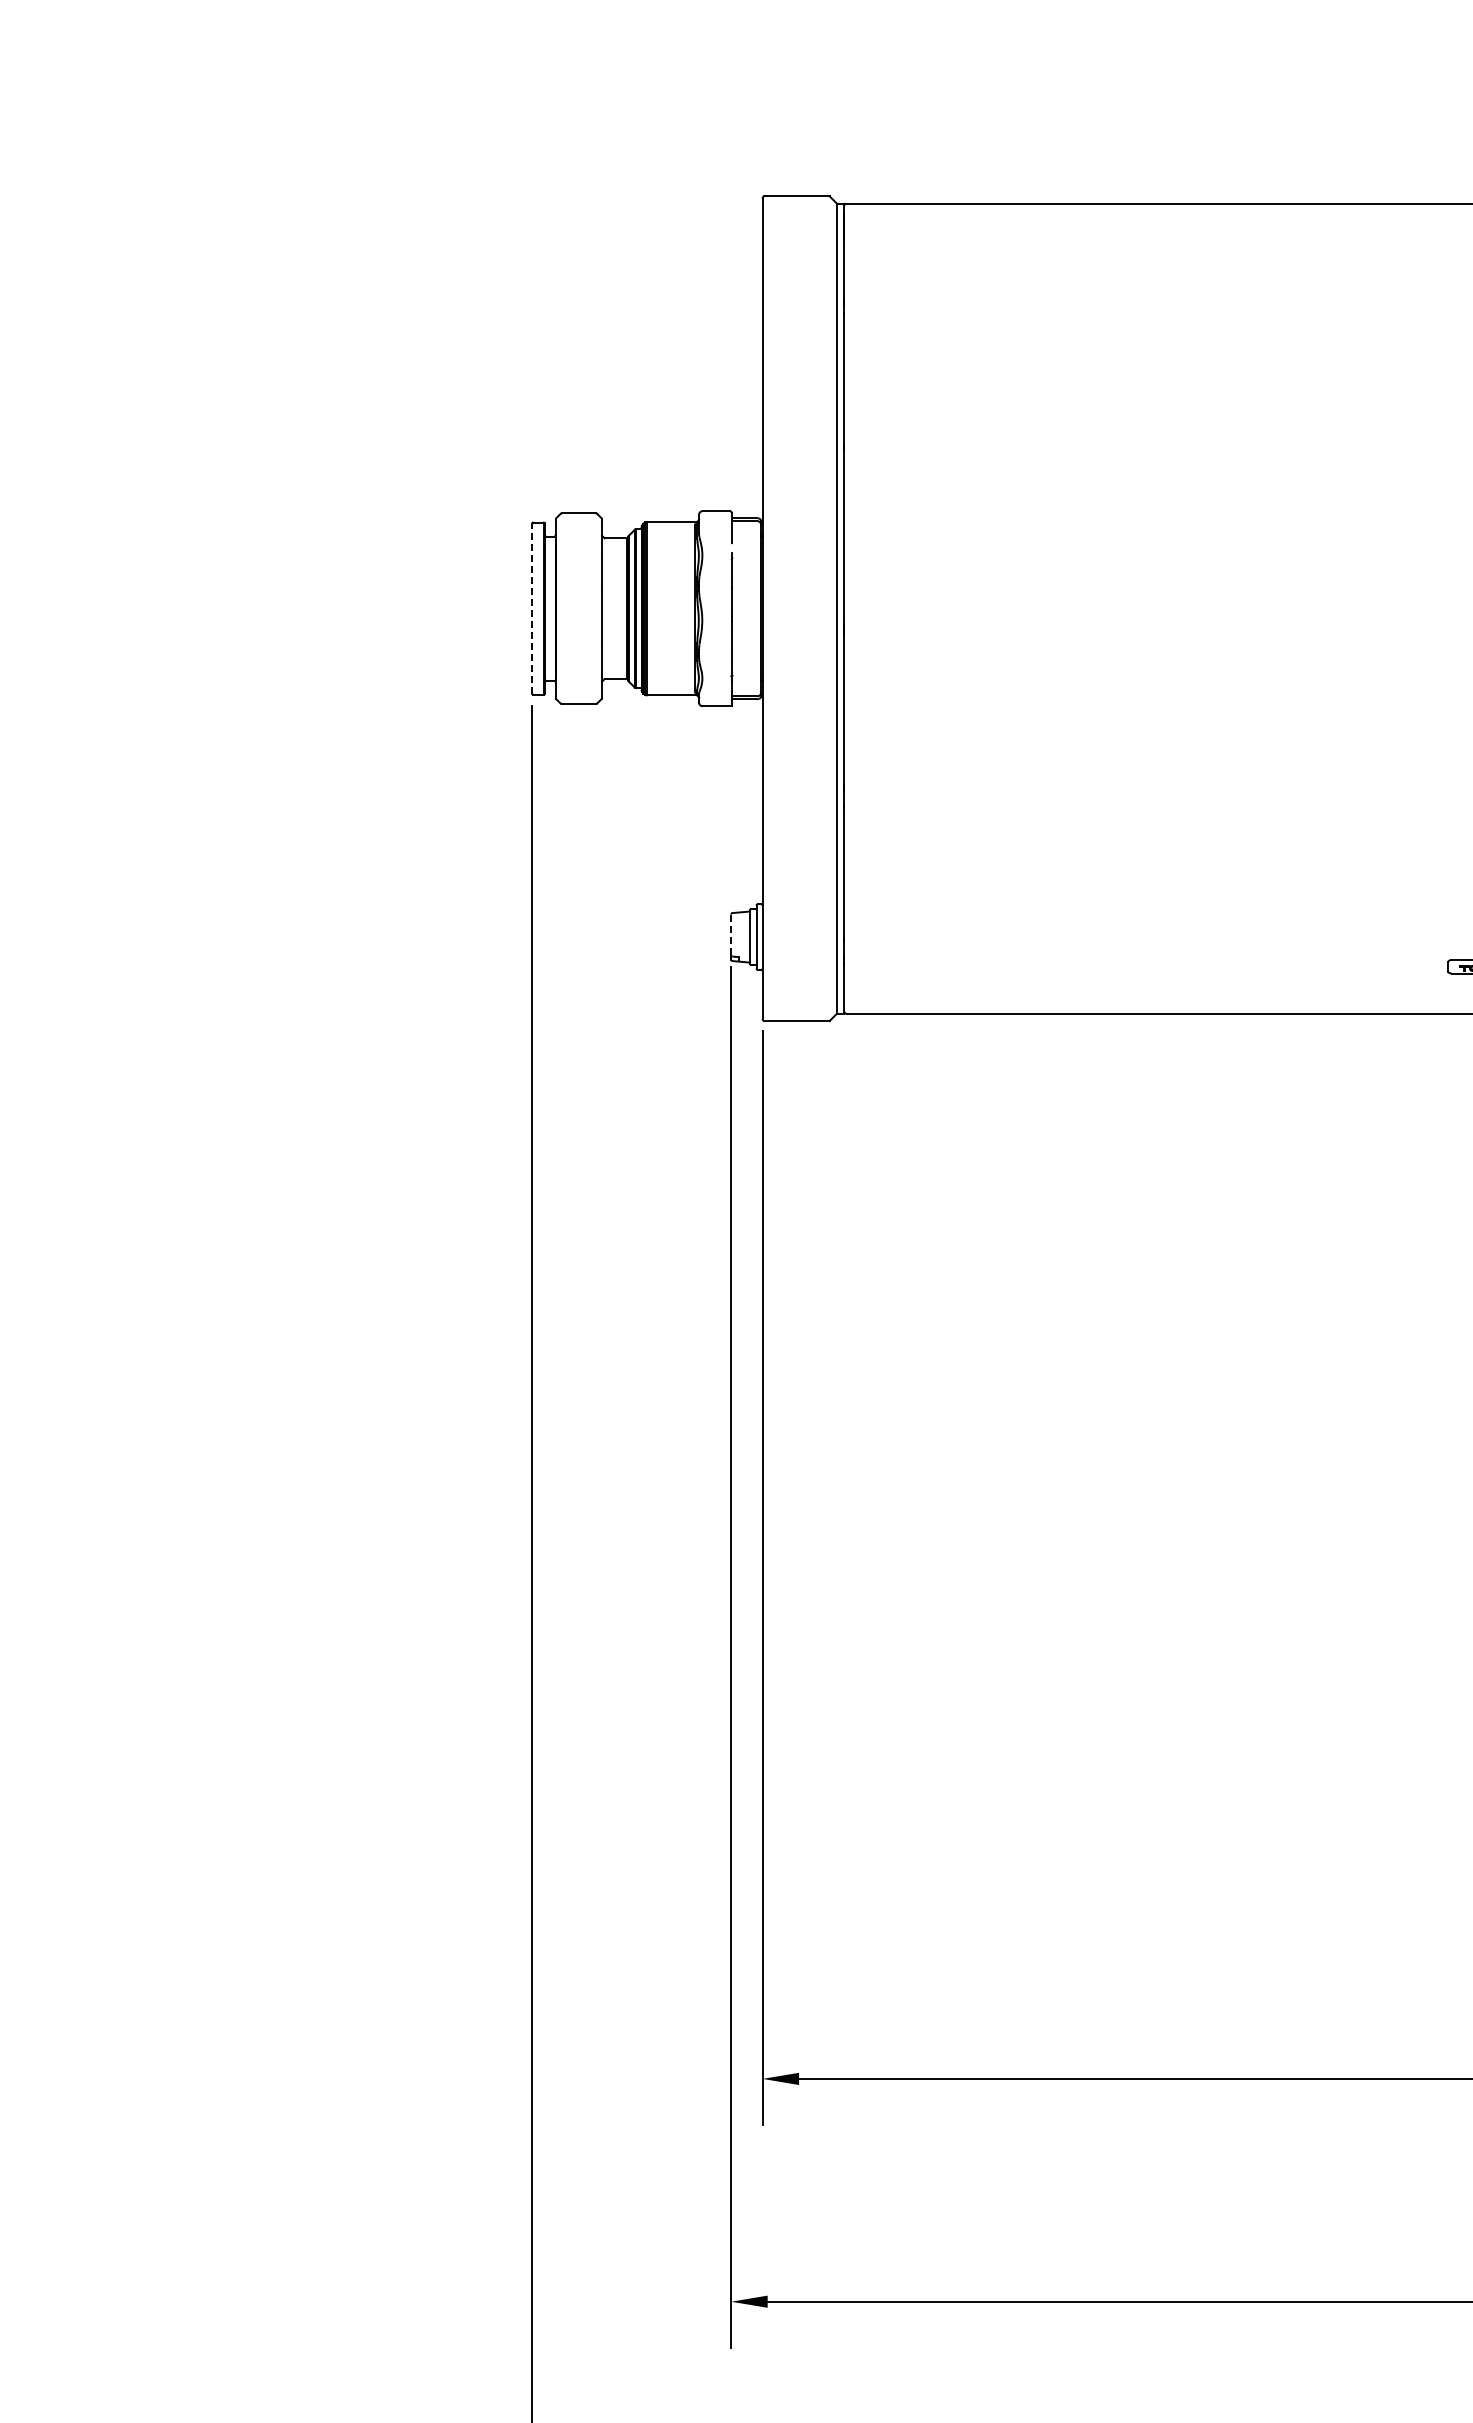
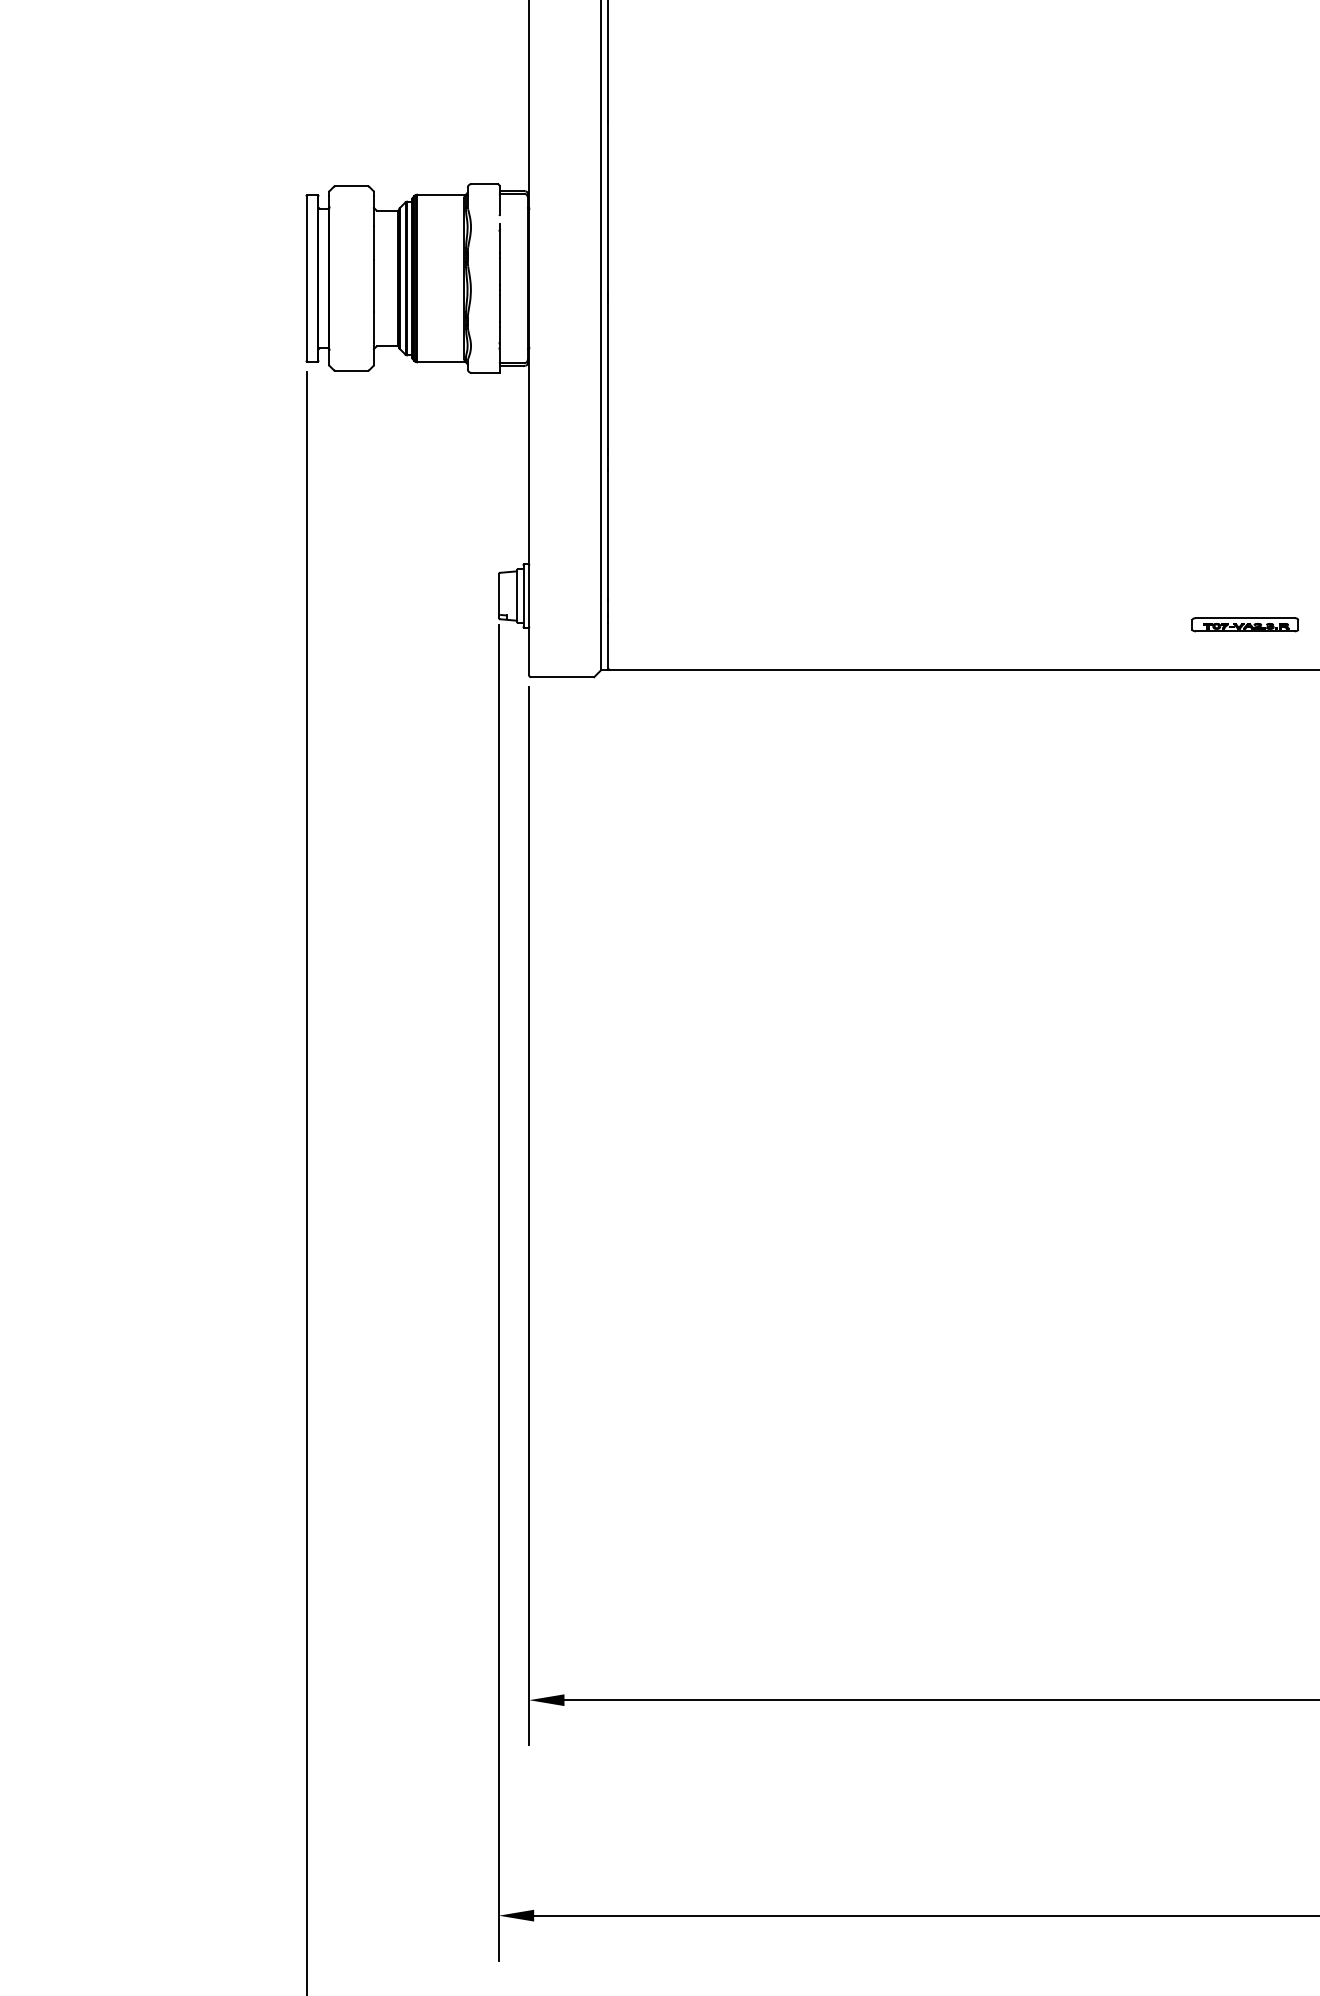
line: (532, 608) -> (306, 278), dashed -> solid
line: (731, 934) -> (499, 593), dashed -> solid

